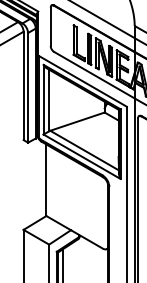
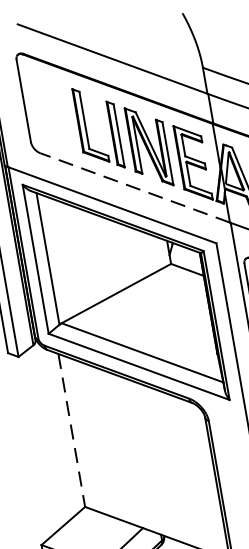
line: (94, 75) -> (135, 188), solid -> dashed
line: (46, 180) -> (72, 430), solid -> dashed

